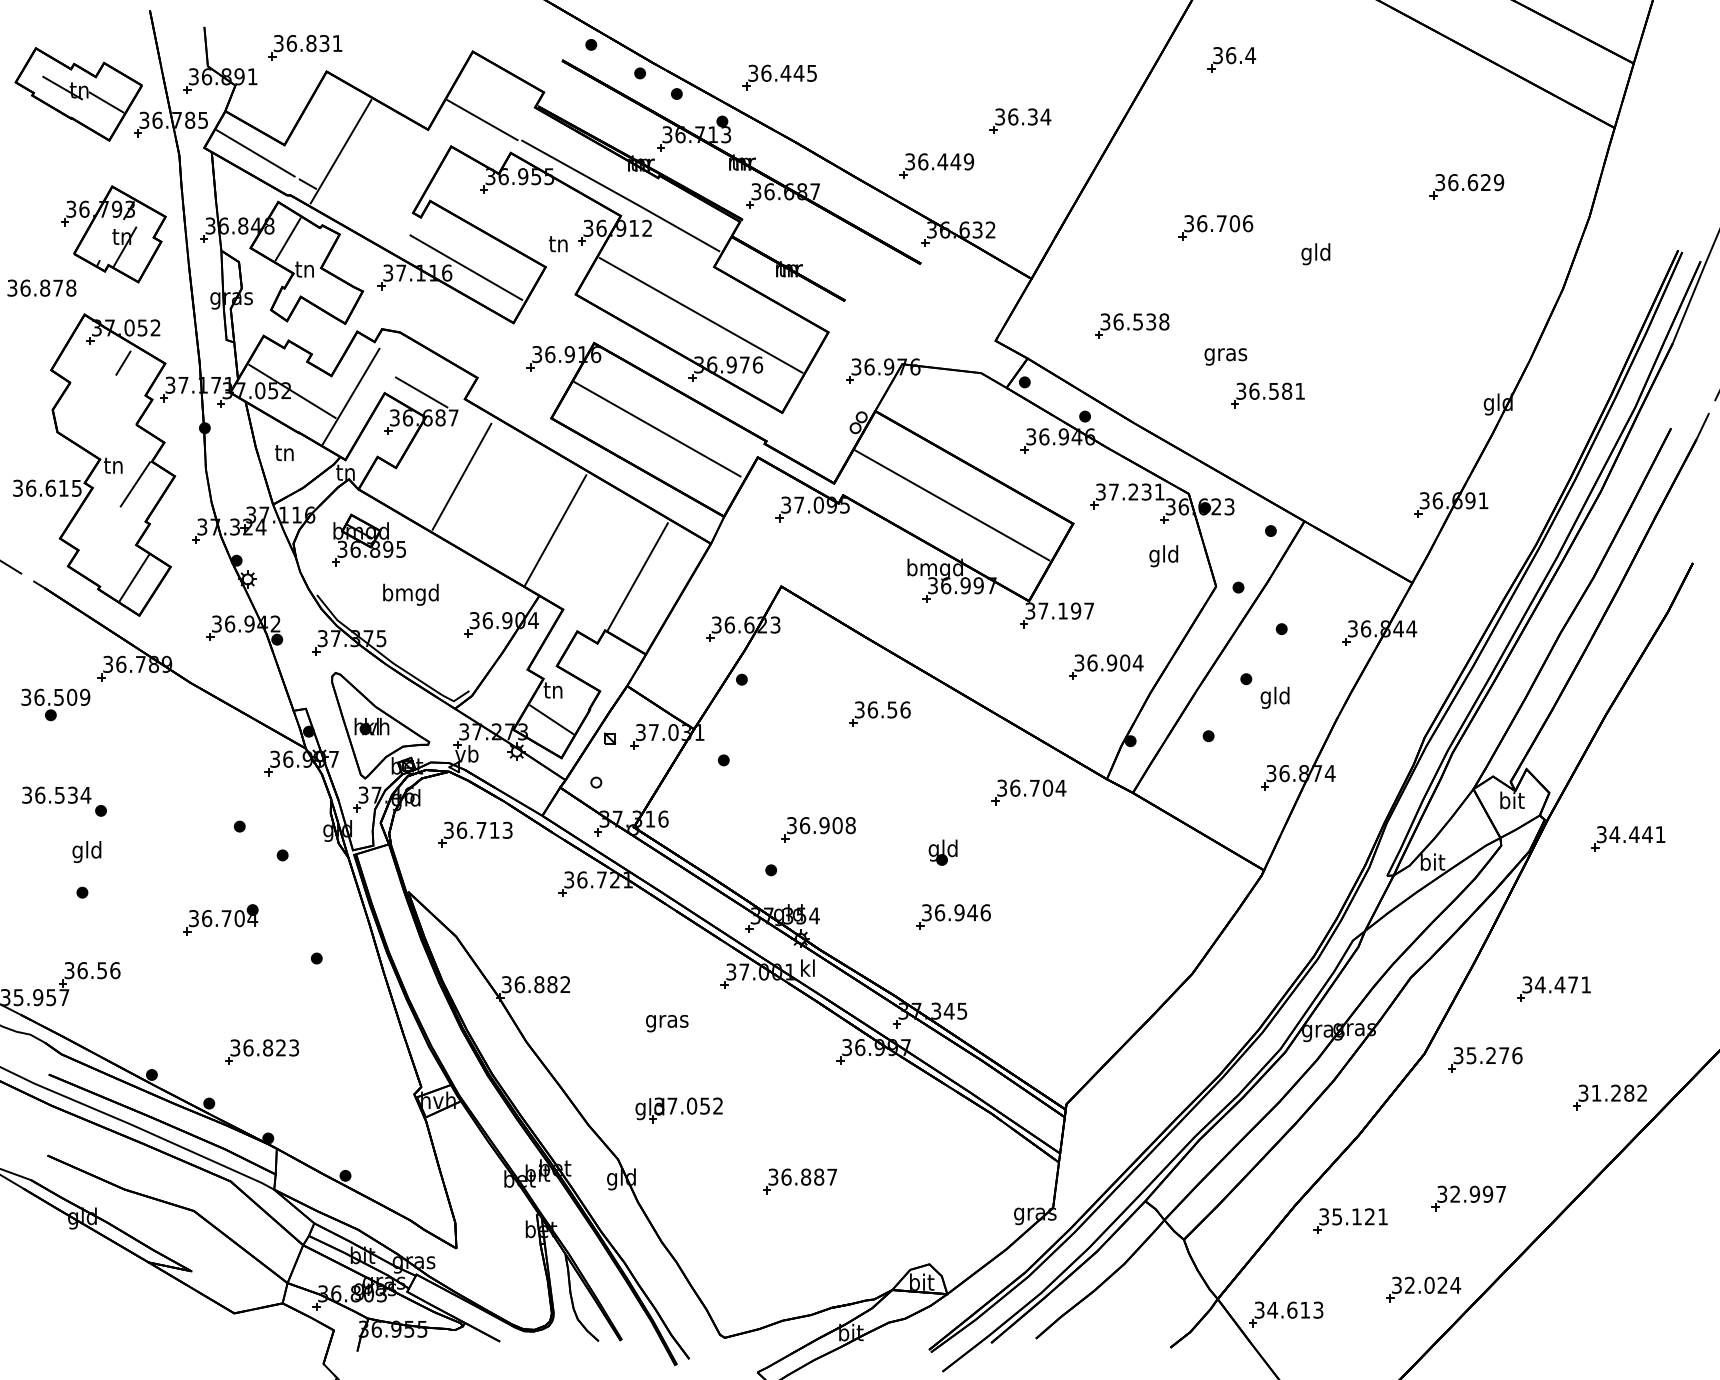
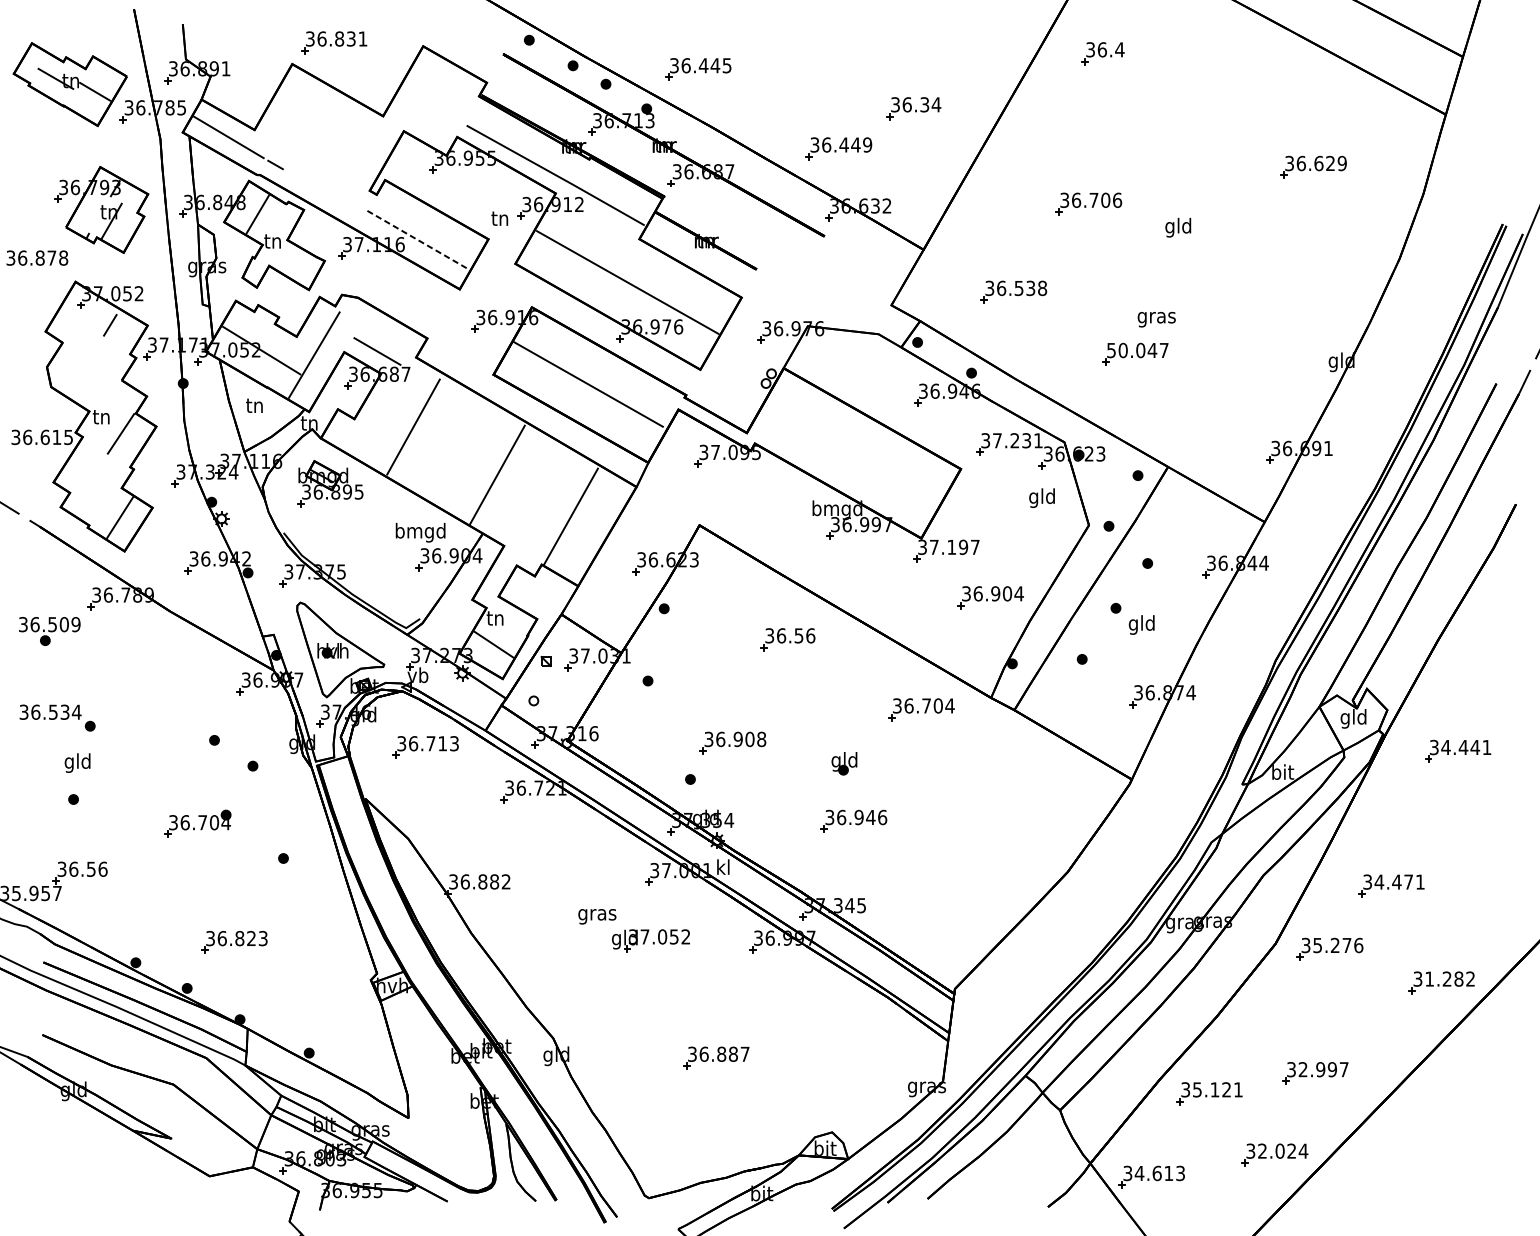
part: (305, 47) -> (334, 42), moved
line: (482, 120) -> (431, 107), removed
line: (340, 151) -> (304, 135), removed
line: (466, 267) -> (417, 239), solid -> dashed
text: (1225, 356) -> (1156, 319), moved
text: (1270, 390) -> (1137, 349), 36.581 -> 50.047
line: (952, 505) -> (852, 452), removed
text: (410, 594) -> (420, 532), moved
text: (1511, 802) -> (1353, 718), bit -> gld
part: (678, 1110) -> (650, 940), moved

